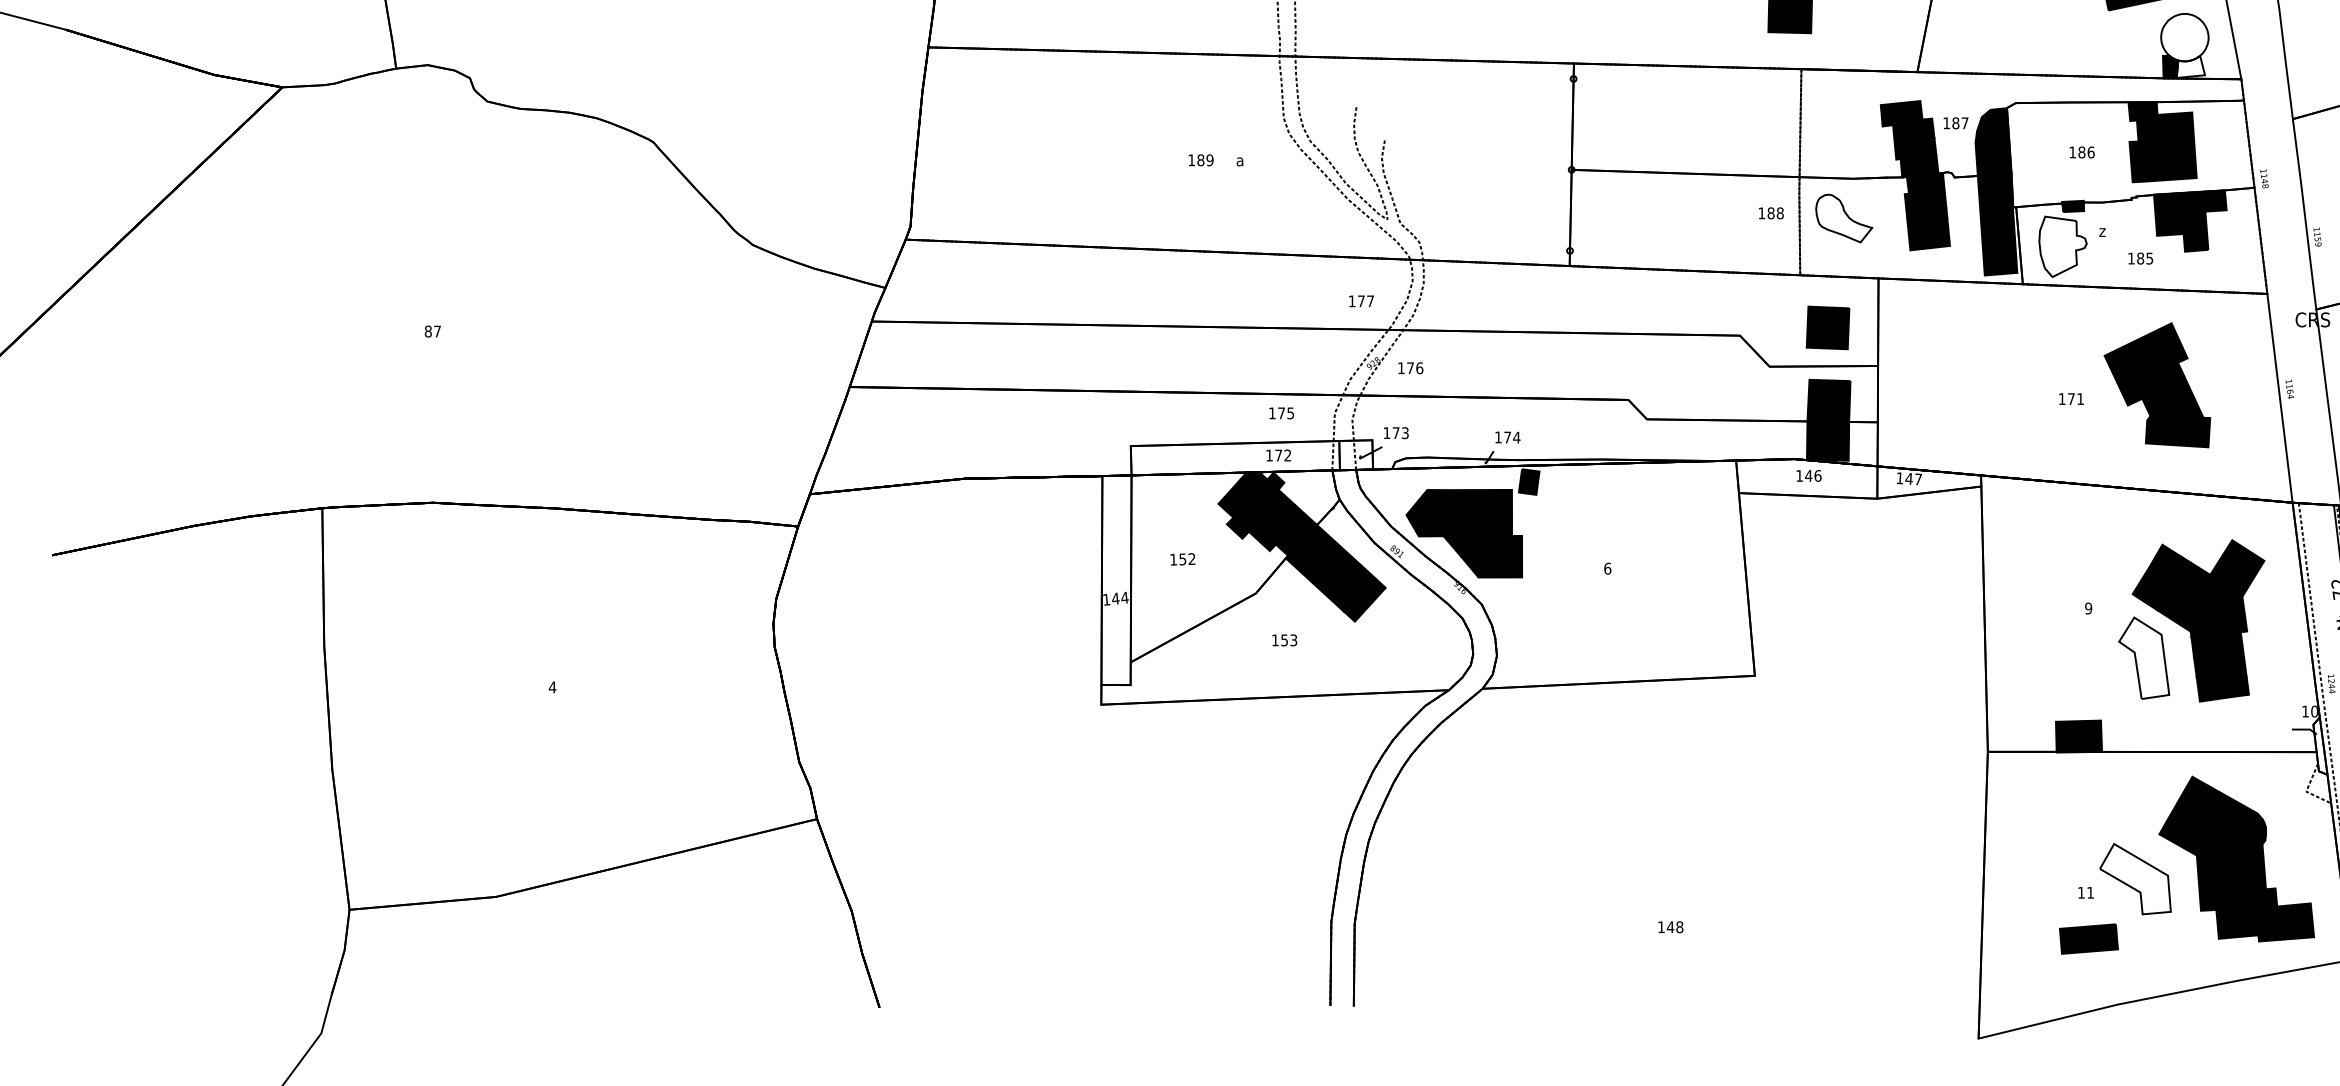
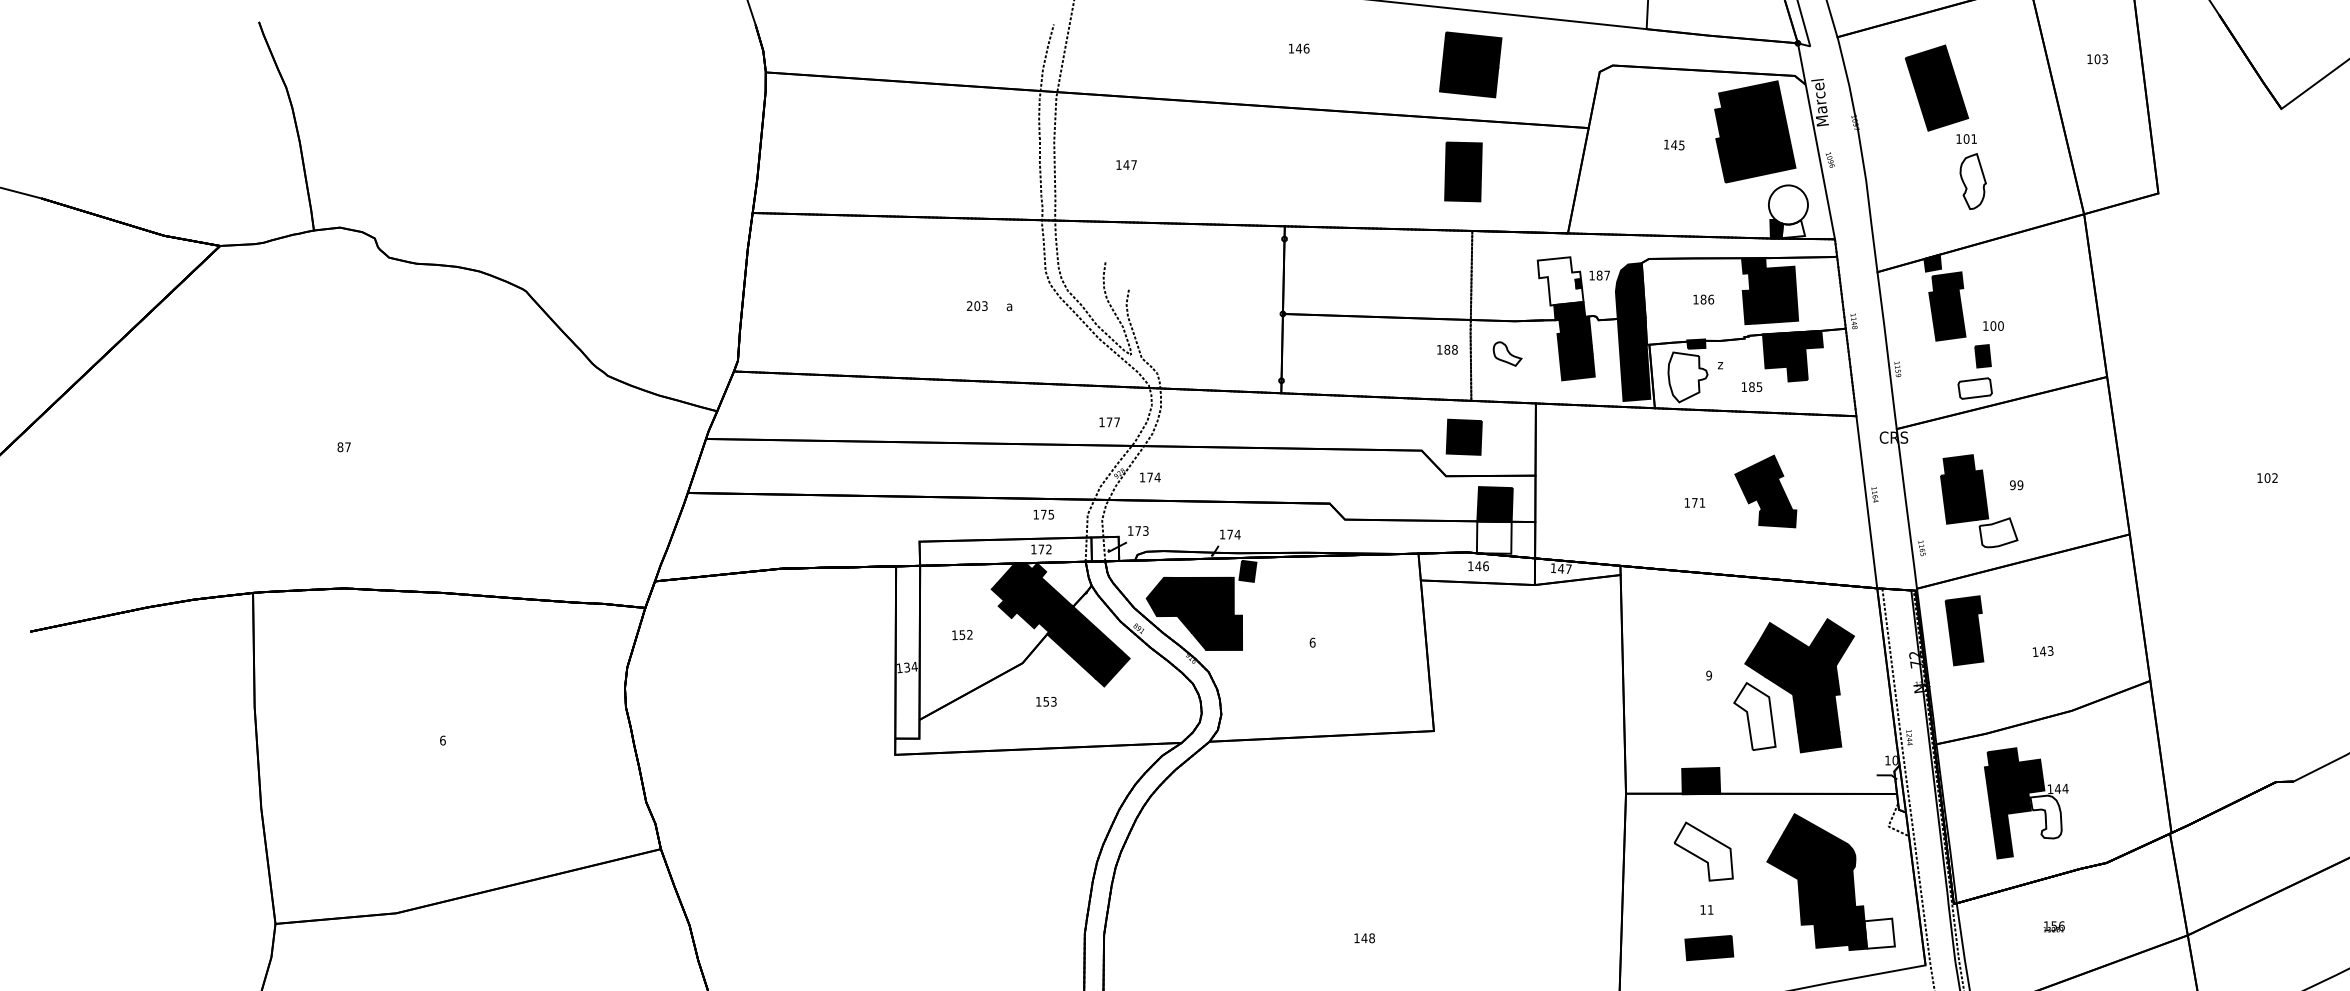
fill: (1908, 130) -> (1560, 281), removed
text: (1199, 159) -> (976, 305), 189 -> 203
part: (1844, 217) -> (1507, 353), size x0.6
part: (1827, 326) -> (1463, 436), moved
text: (1419, 368) -> (1157, 477), 176 -> 174
part: (2157, 385) -> (1765, 491), size x0.7
fill: (1827, 441) -> (1493, 537), removed
text: (1116, 598) -> (907, 667), 144 -> 134
text: (552, 687) -> (442, 740), 4 -> 6
part: (2135, 878) -> (1703, 851), moved
fill: (2295, 921) -> (1879, 933), removed

